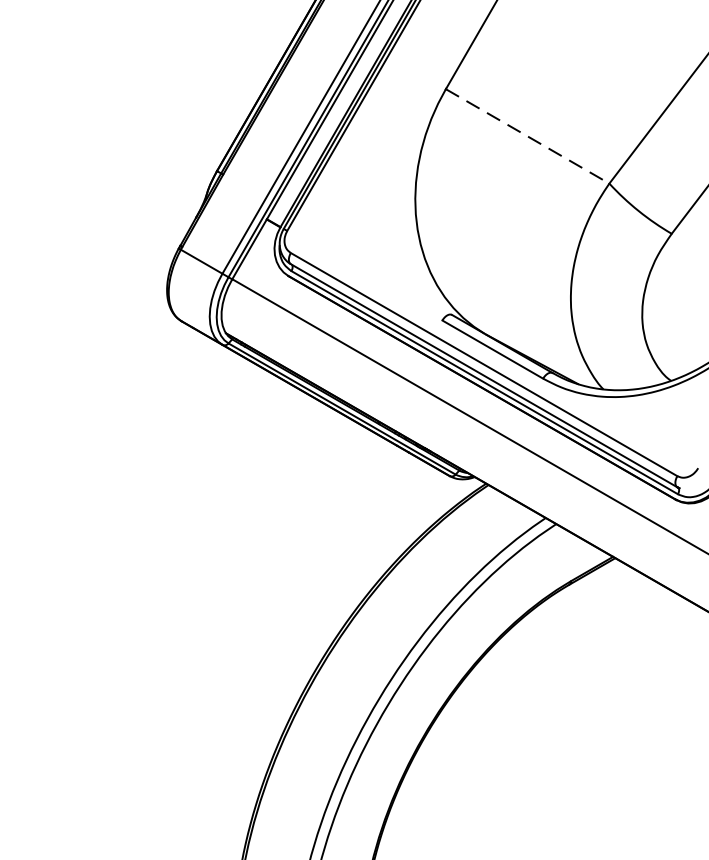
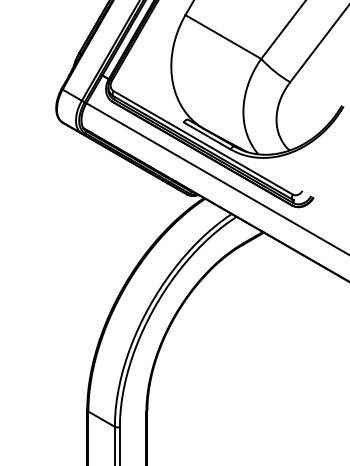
line: (527, 137) -> (223, 37), dashed -> solid

